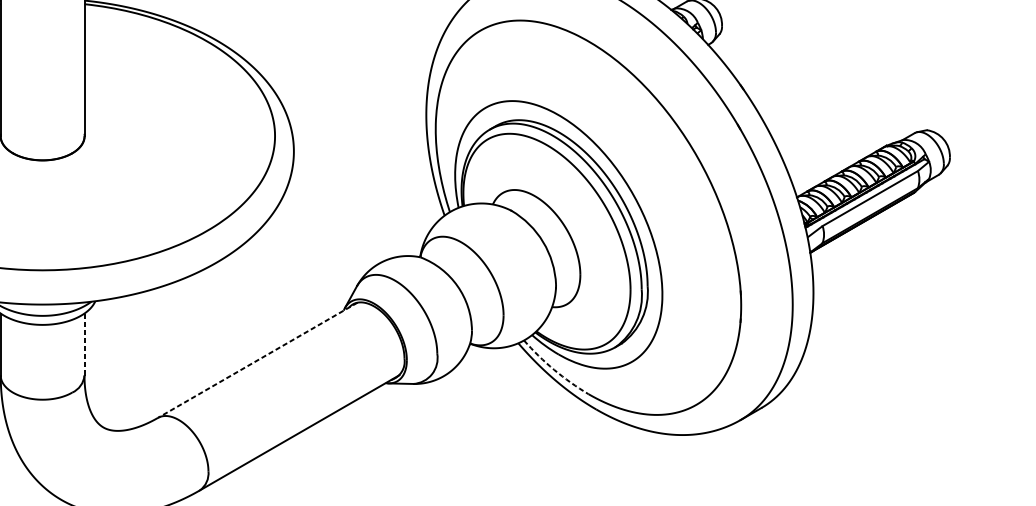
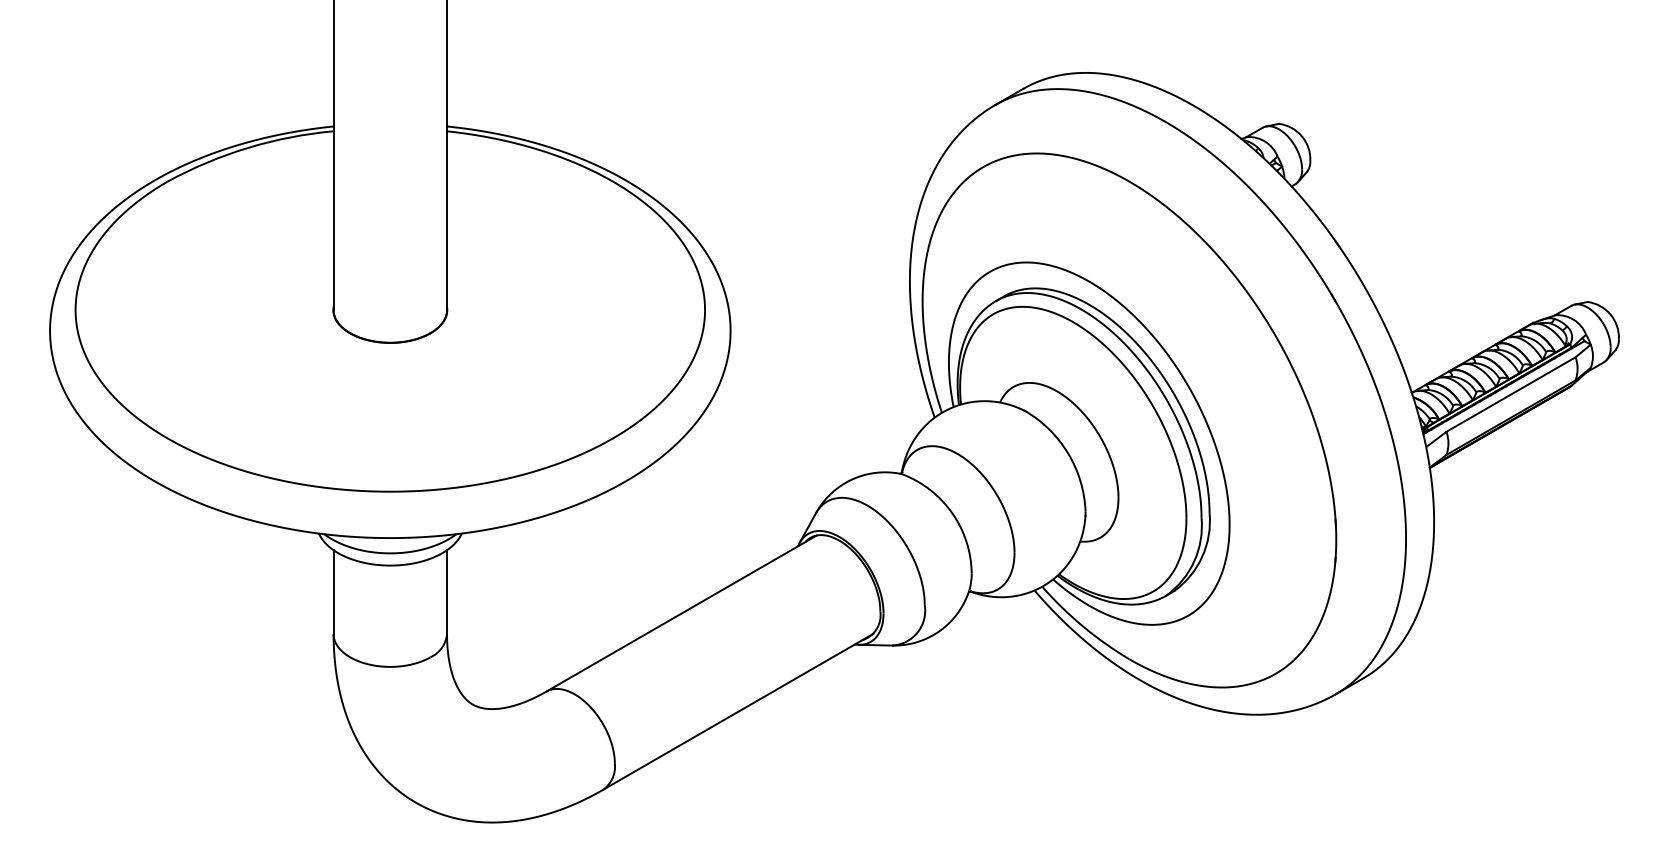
line: (84, 344) -> (447, 592), dashed -> solid
line: (257, 360) -> (681, 613), dashed -> solid
arc: (554, 369) -> (1083, 626), dashed -> solid

